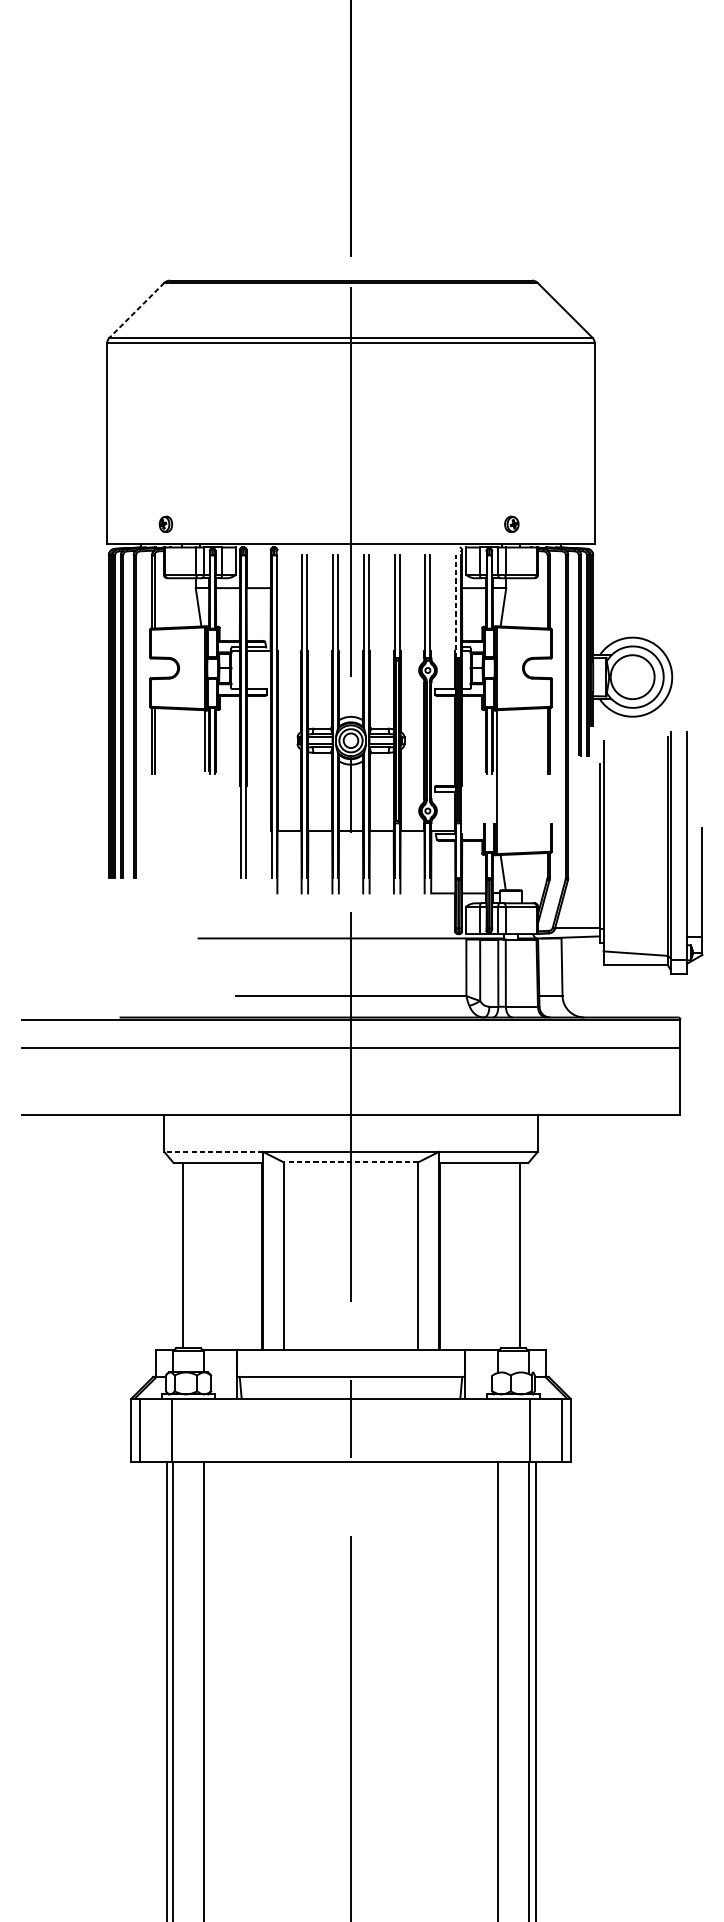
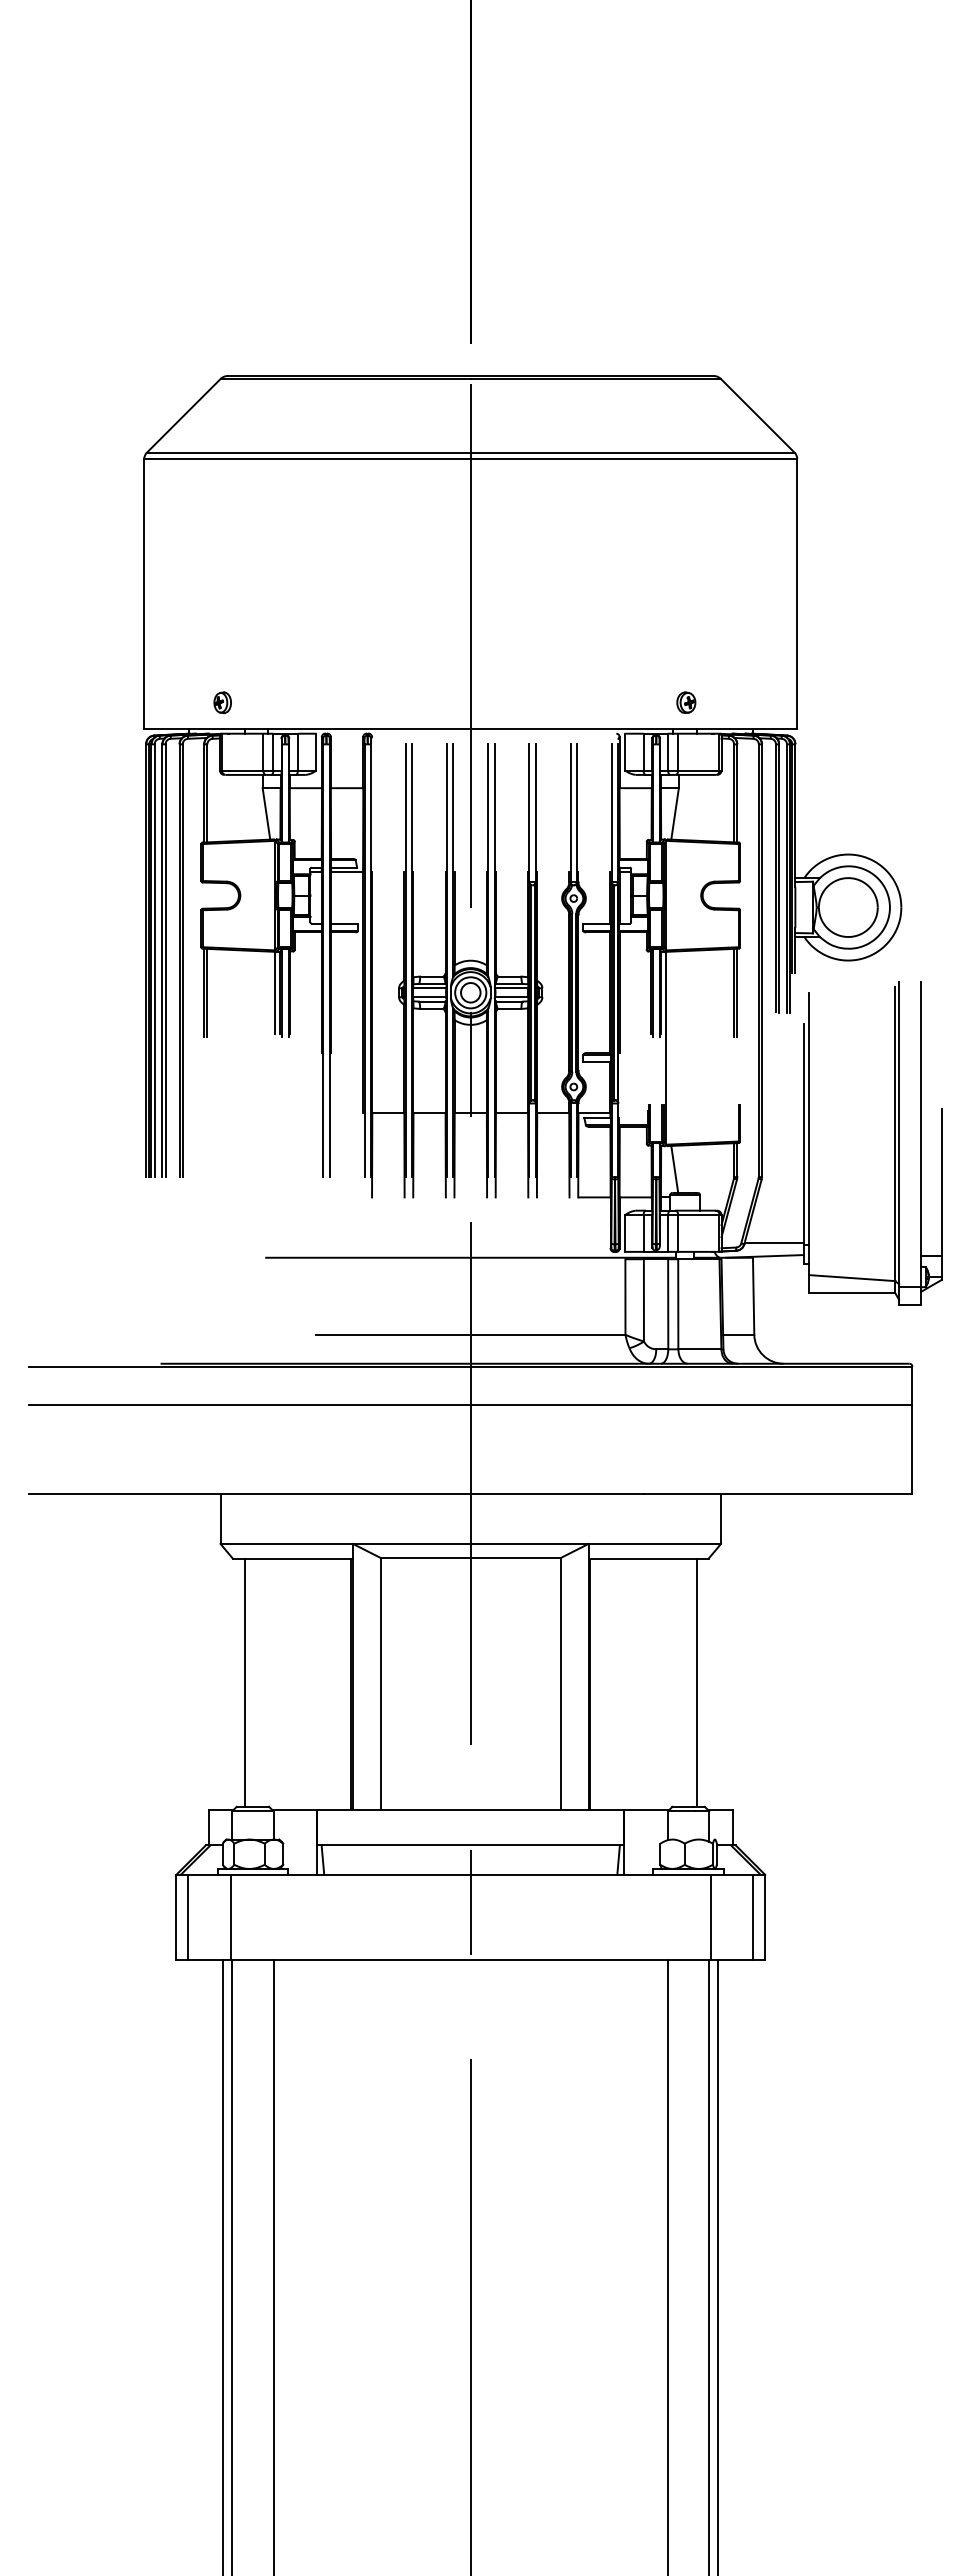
line: (136, 310) -> (183, 416), dashed -> solid
line: (455, 607) -> (611, 813), dashed -> solid
line: (213, 1151) -> (286, 1543), dashed -> solid
line: (350, 1162) -> (470, 1557), dashed -> solid

